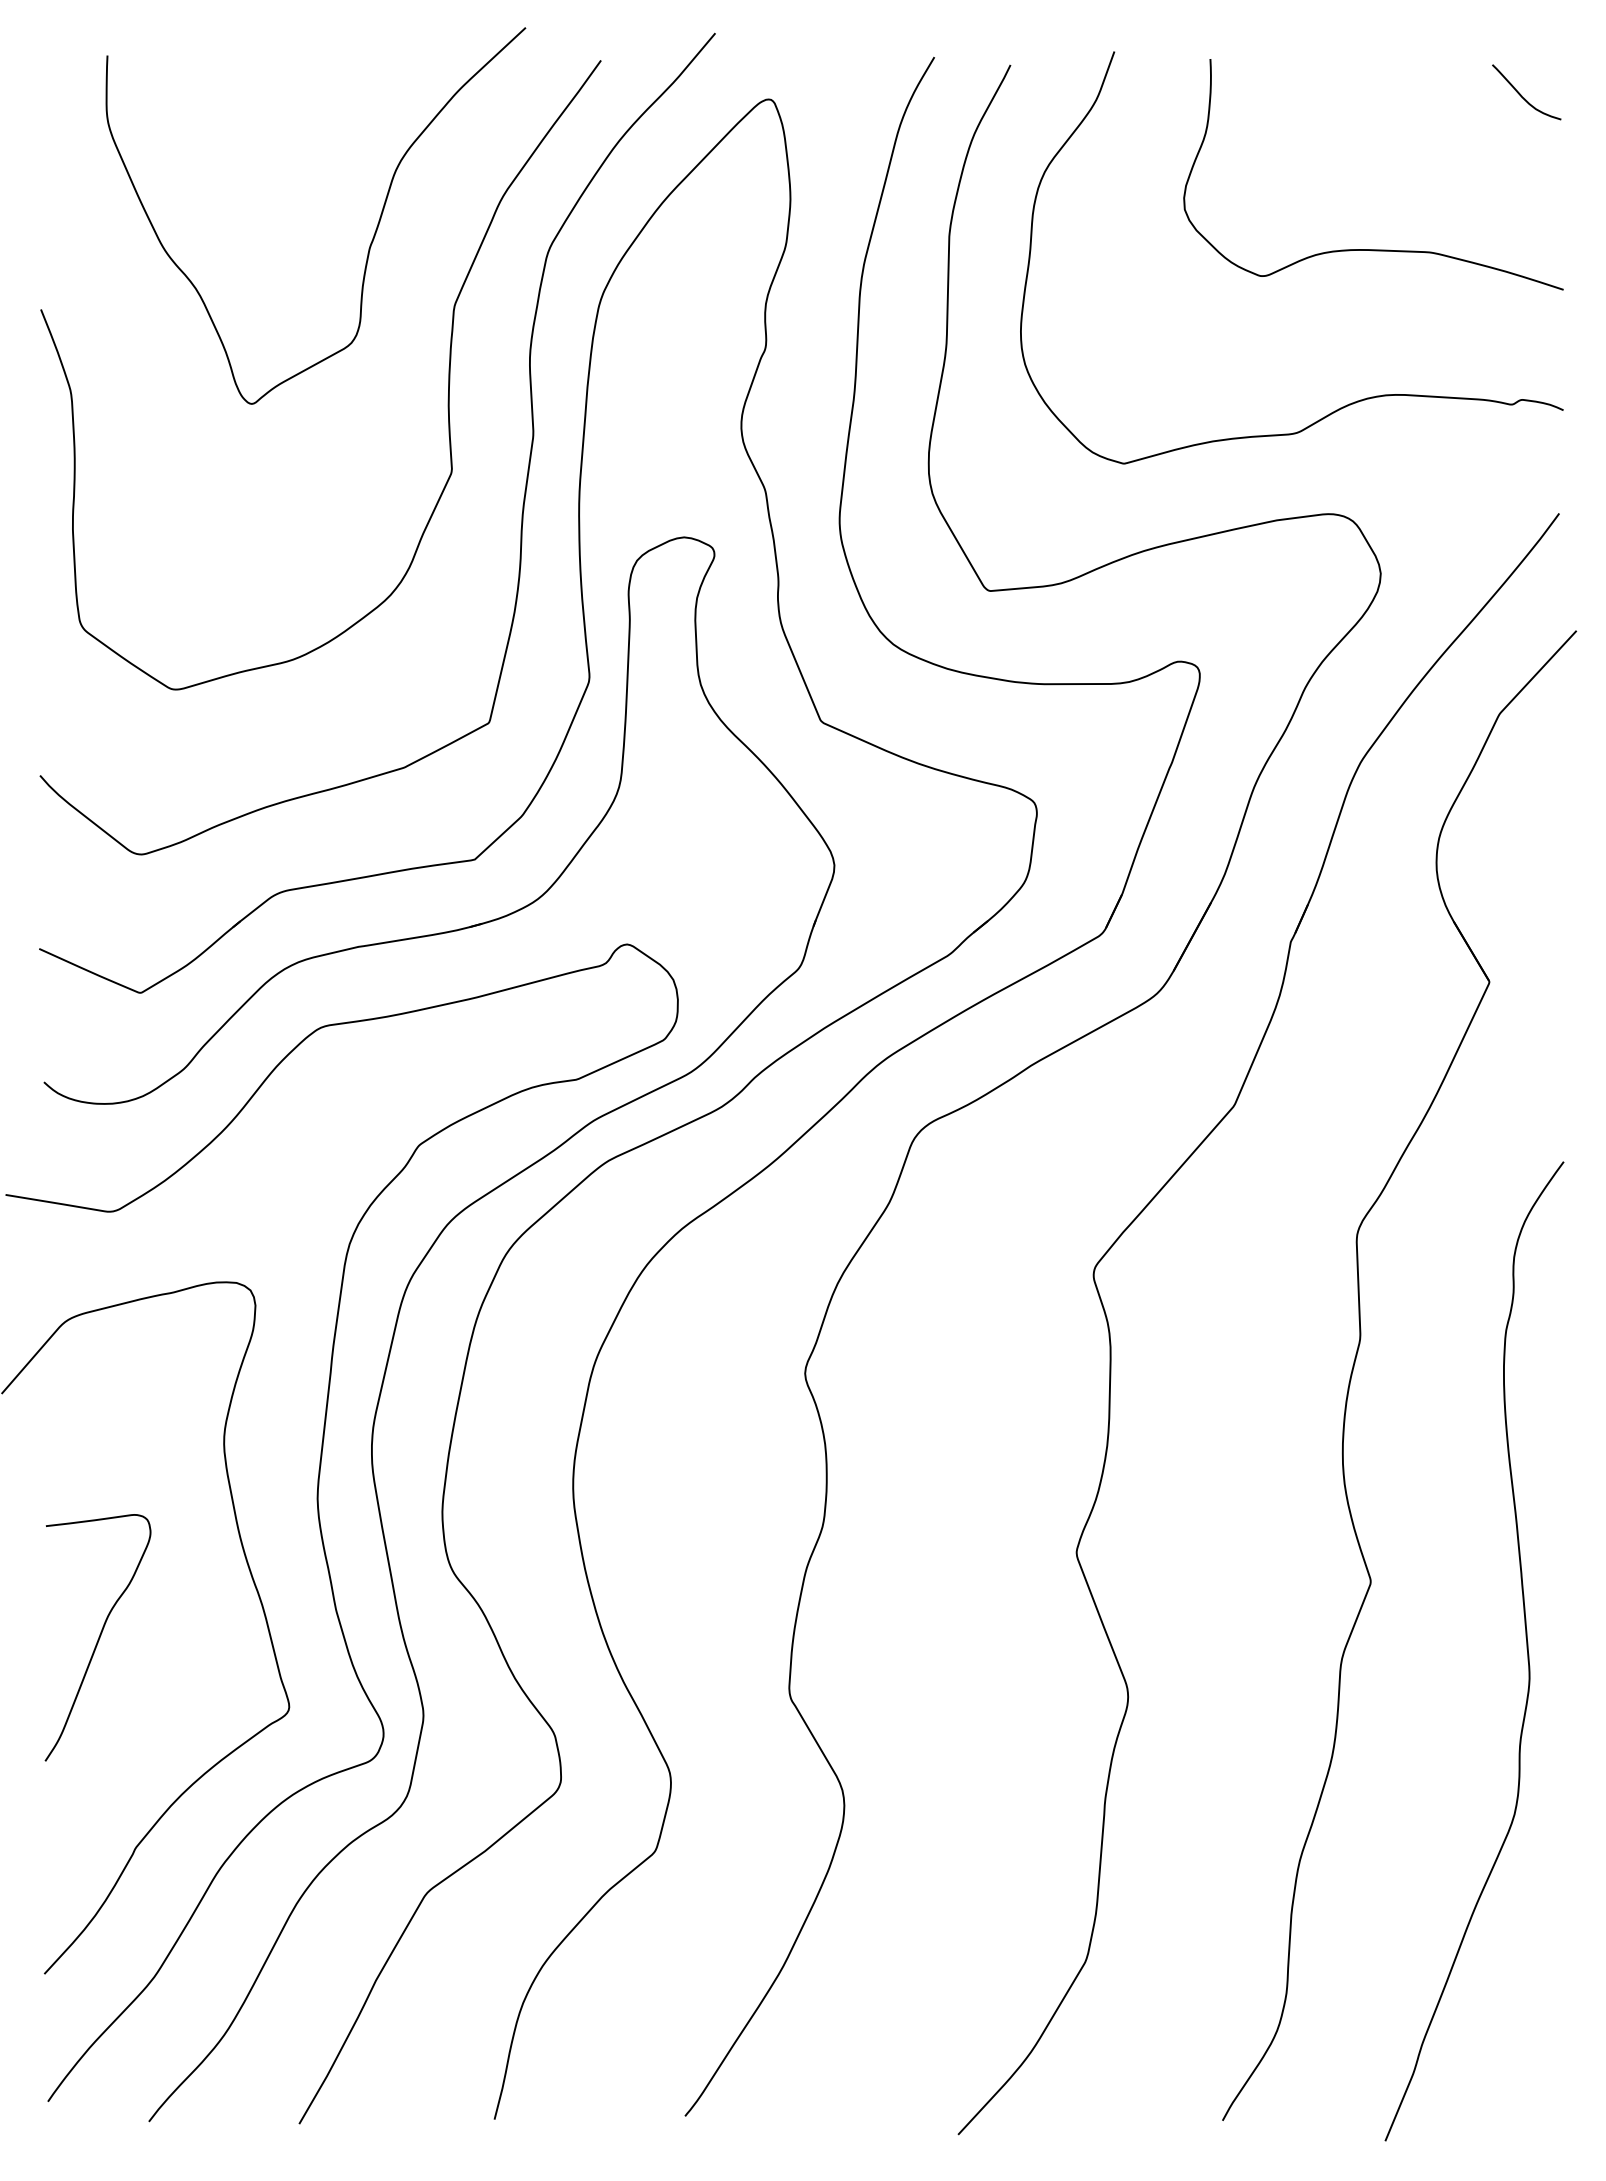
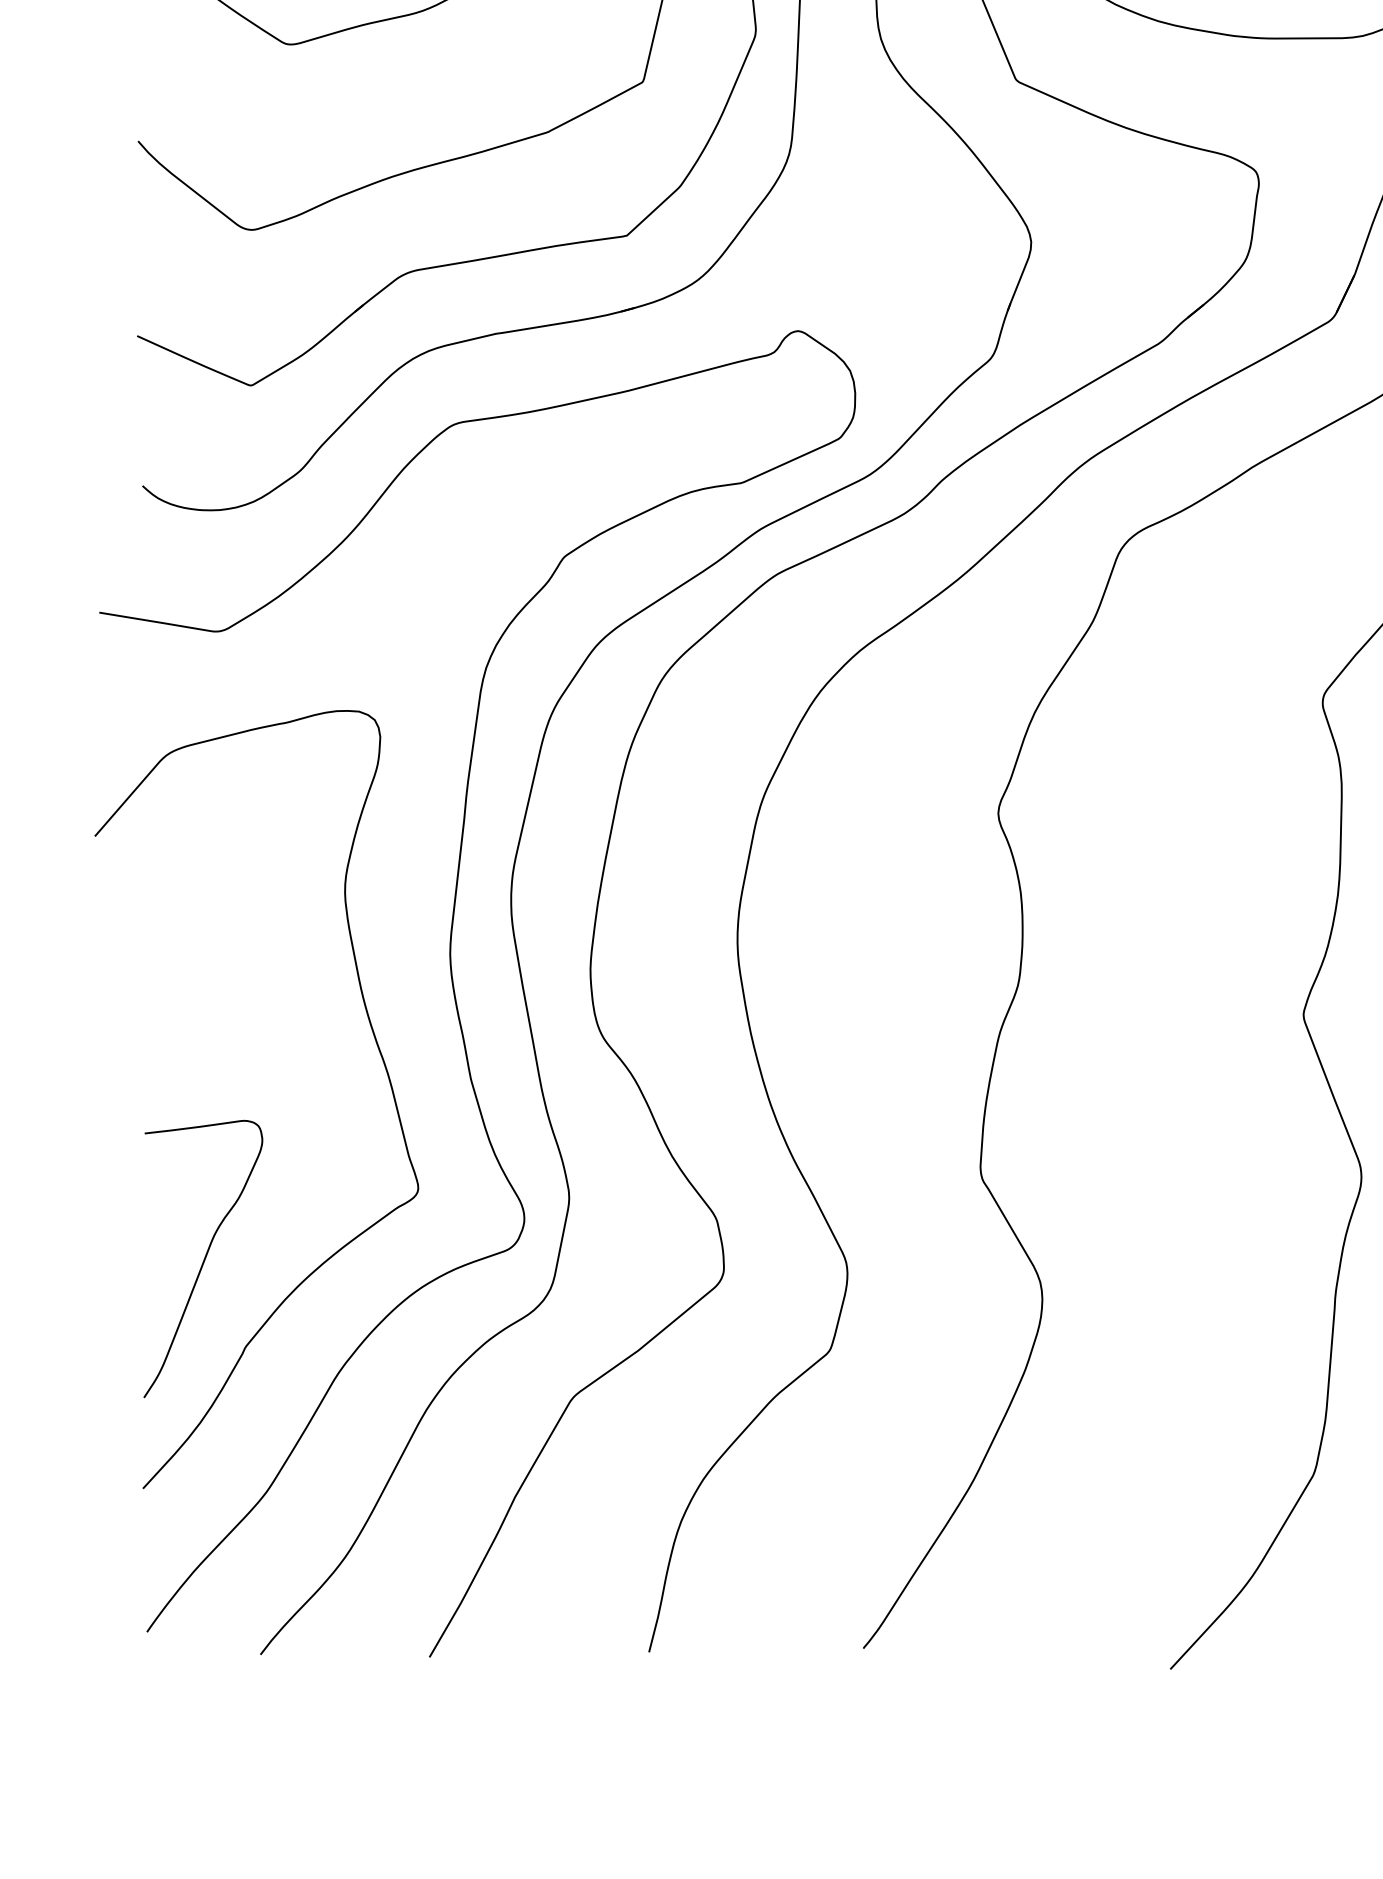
curve: (98, 1637) -> (203, 1258), moved

